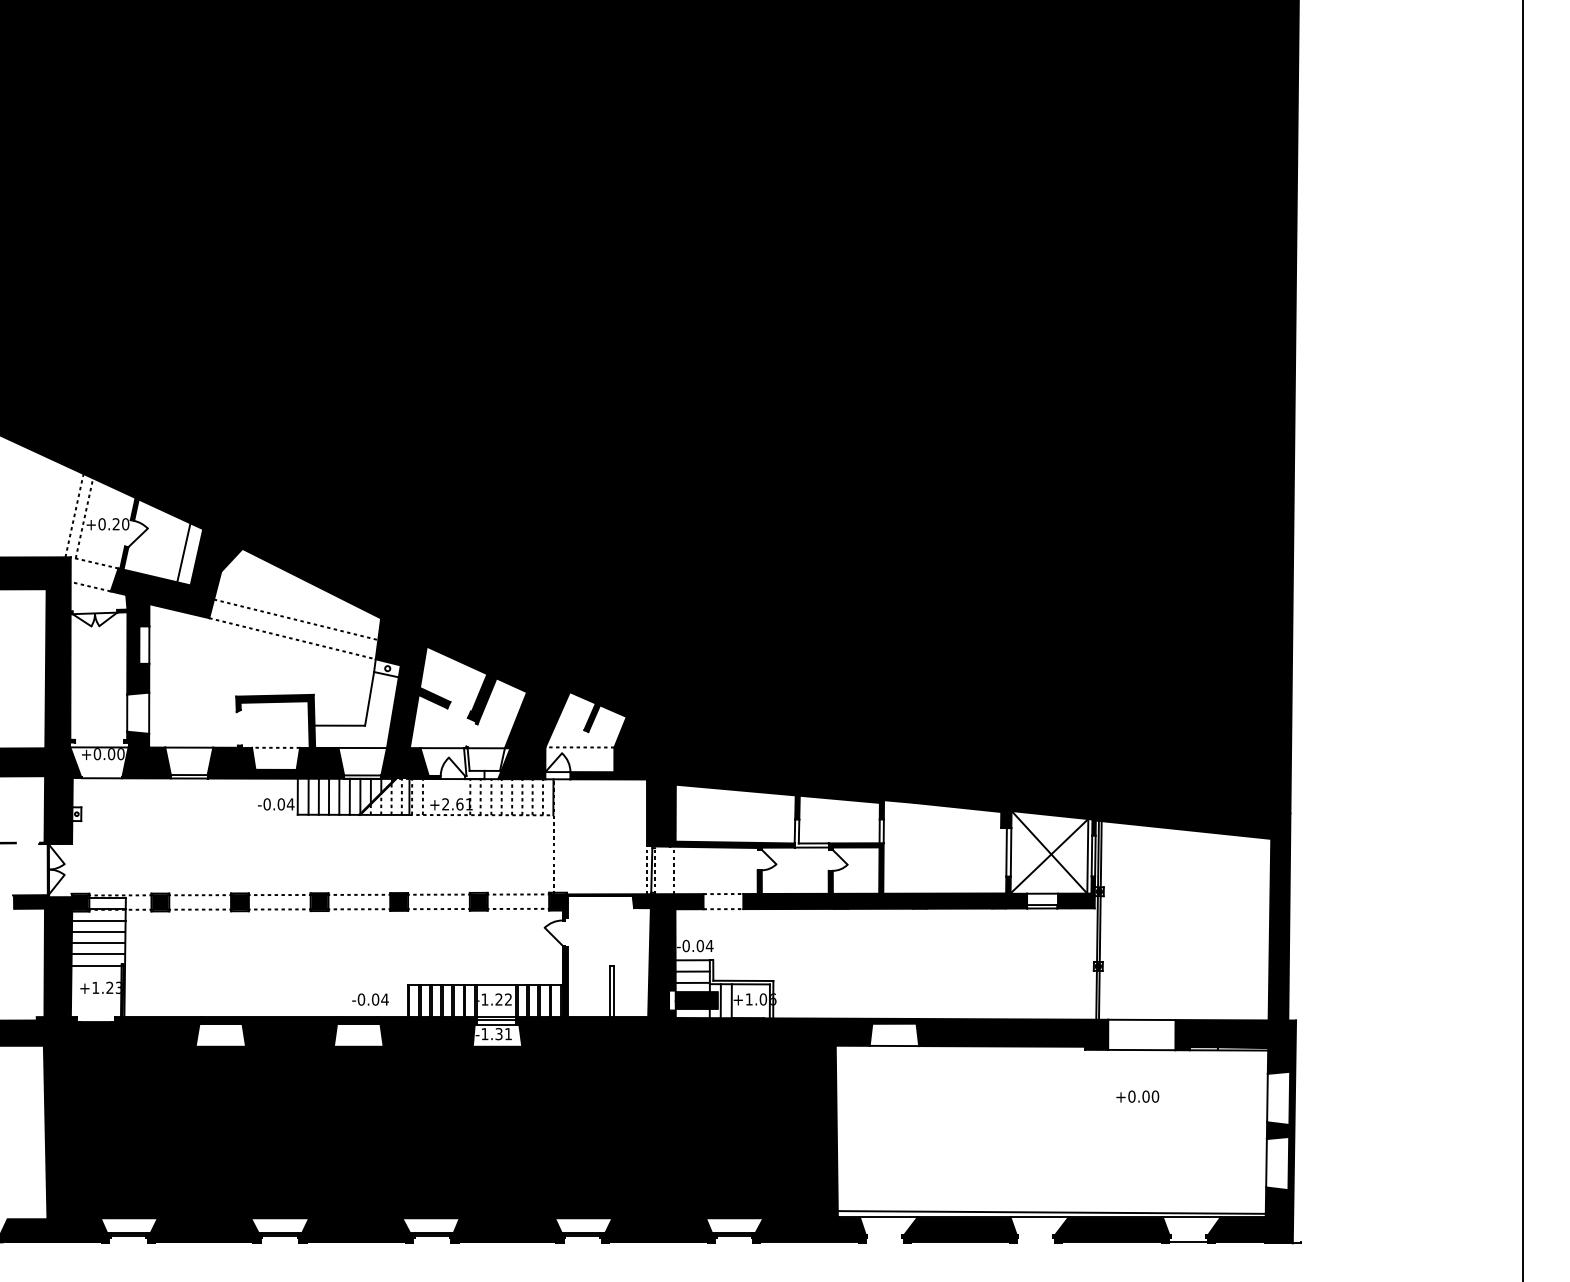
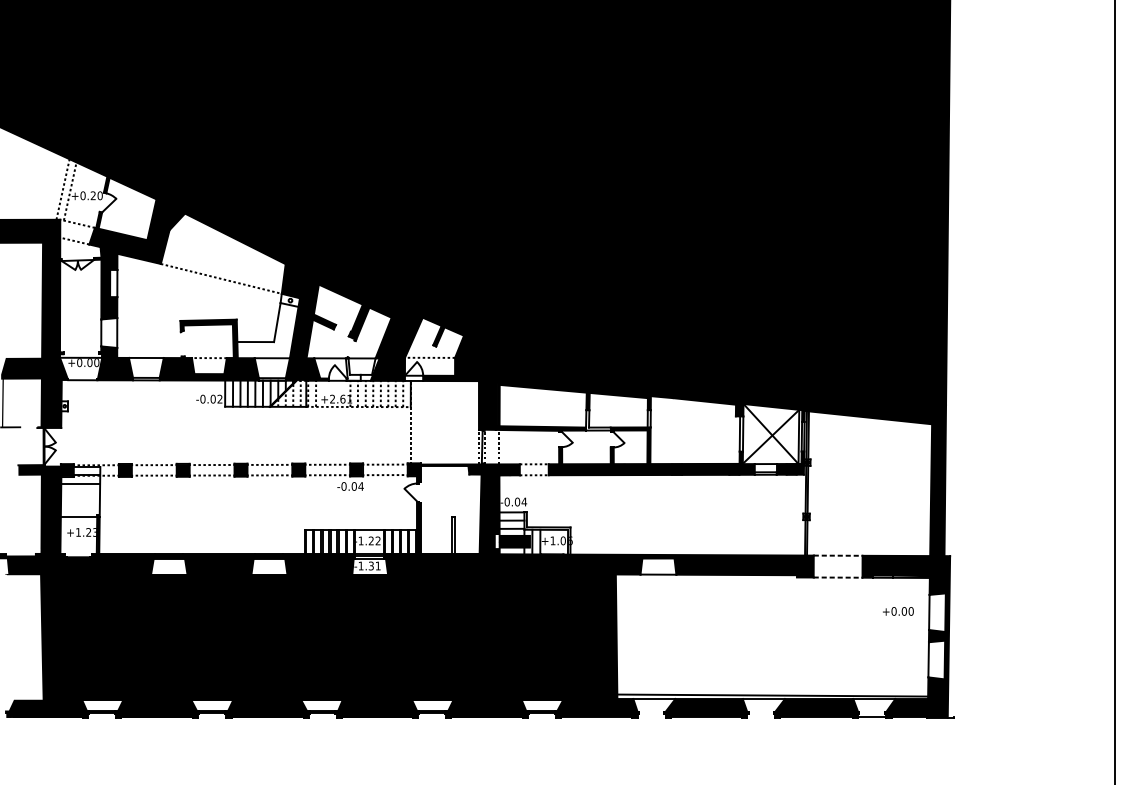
line: (183, 552) -> (142, 216), removed
line: (295, 619) -> (223, 264), removed
text: (290, 804) -> (219, 399), -0.04 -> -0.02
line: (98, 931) -> (80, 491), removed
line: (98, 943) -> (80, 500), removed
line: (98, 954) -> (80, 508), removed
text: (370, 999) -> (350, 486), moved
line: (1141, 1019) -> (837, 555), solid -> dashed
line: (1141, 1050) -> (837, 577), solid -> dashed
text: (1137, 1096) -> (898, 611), moved

